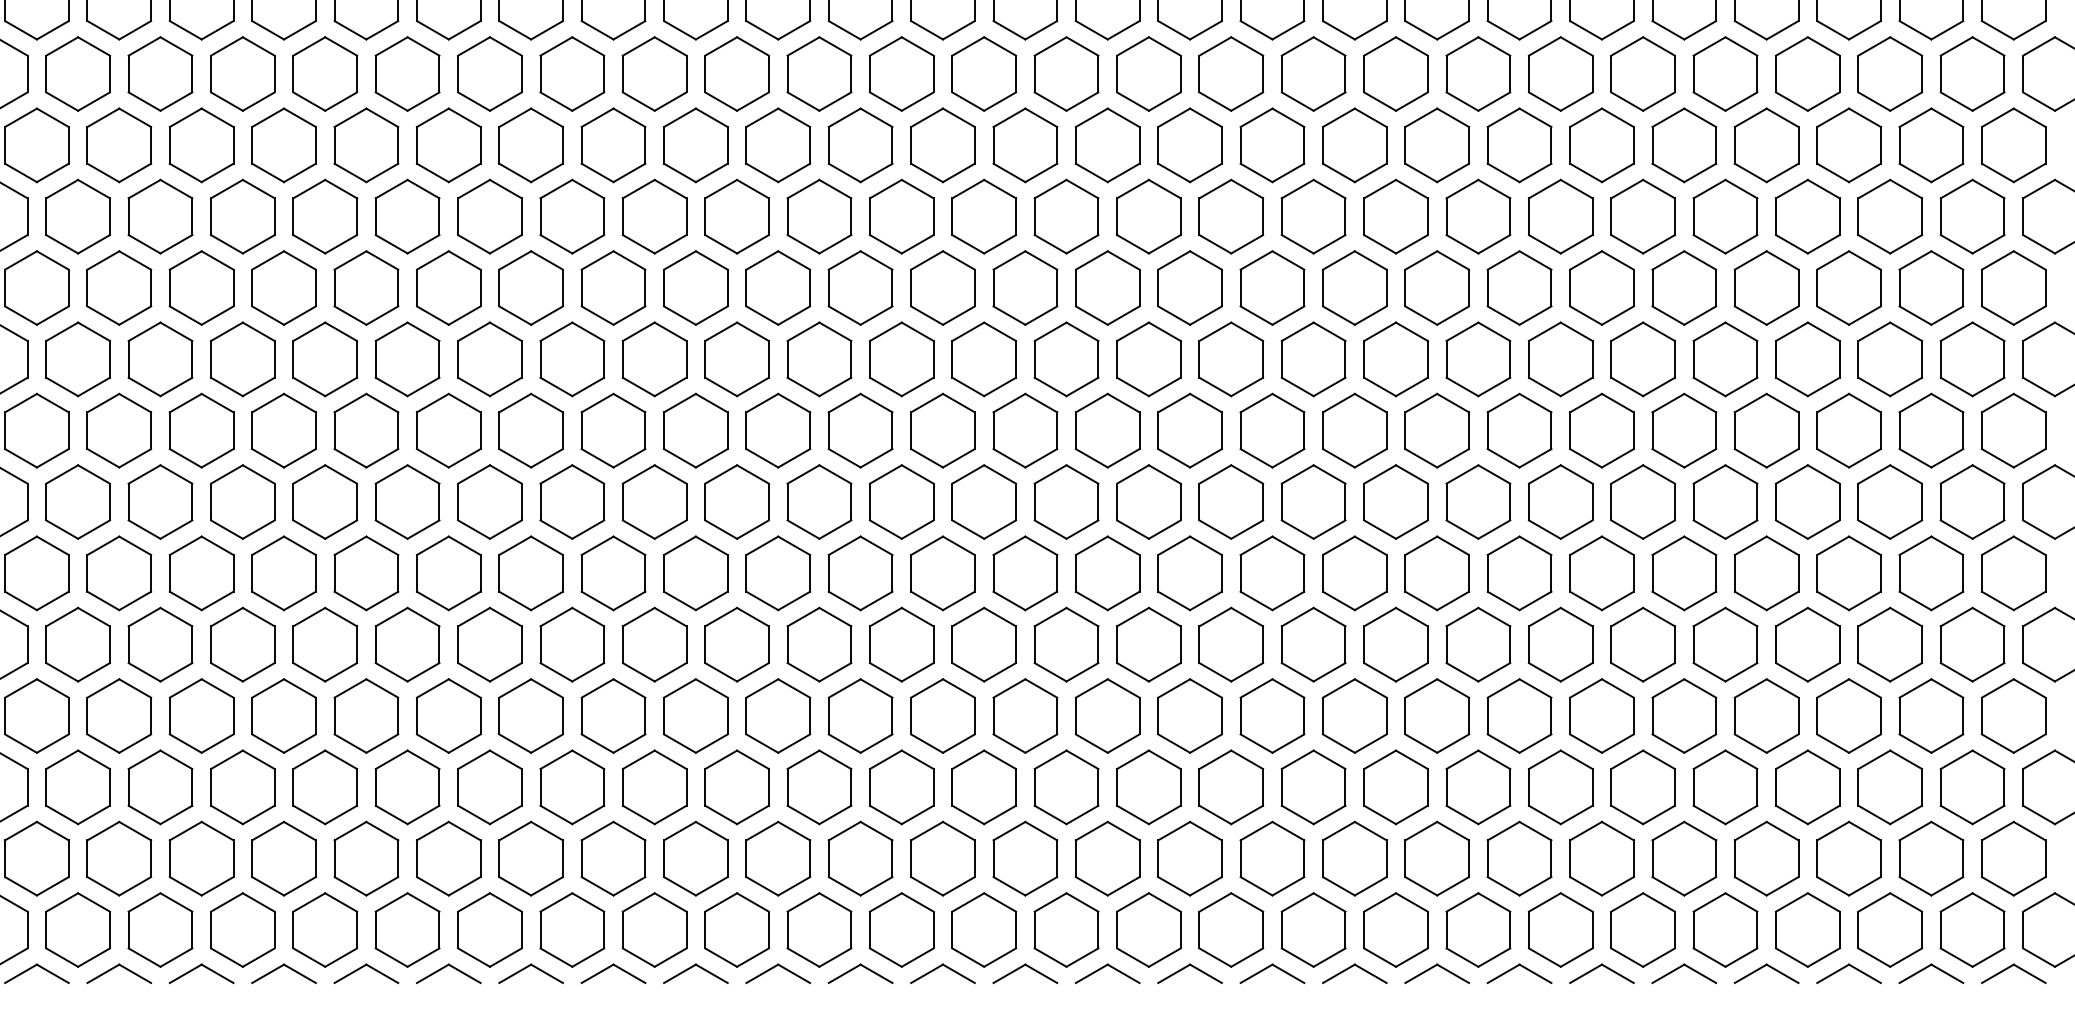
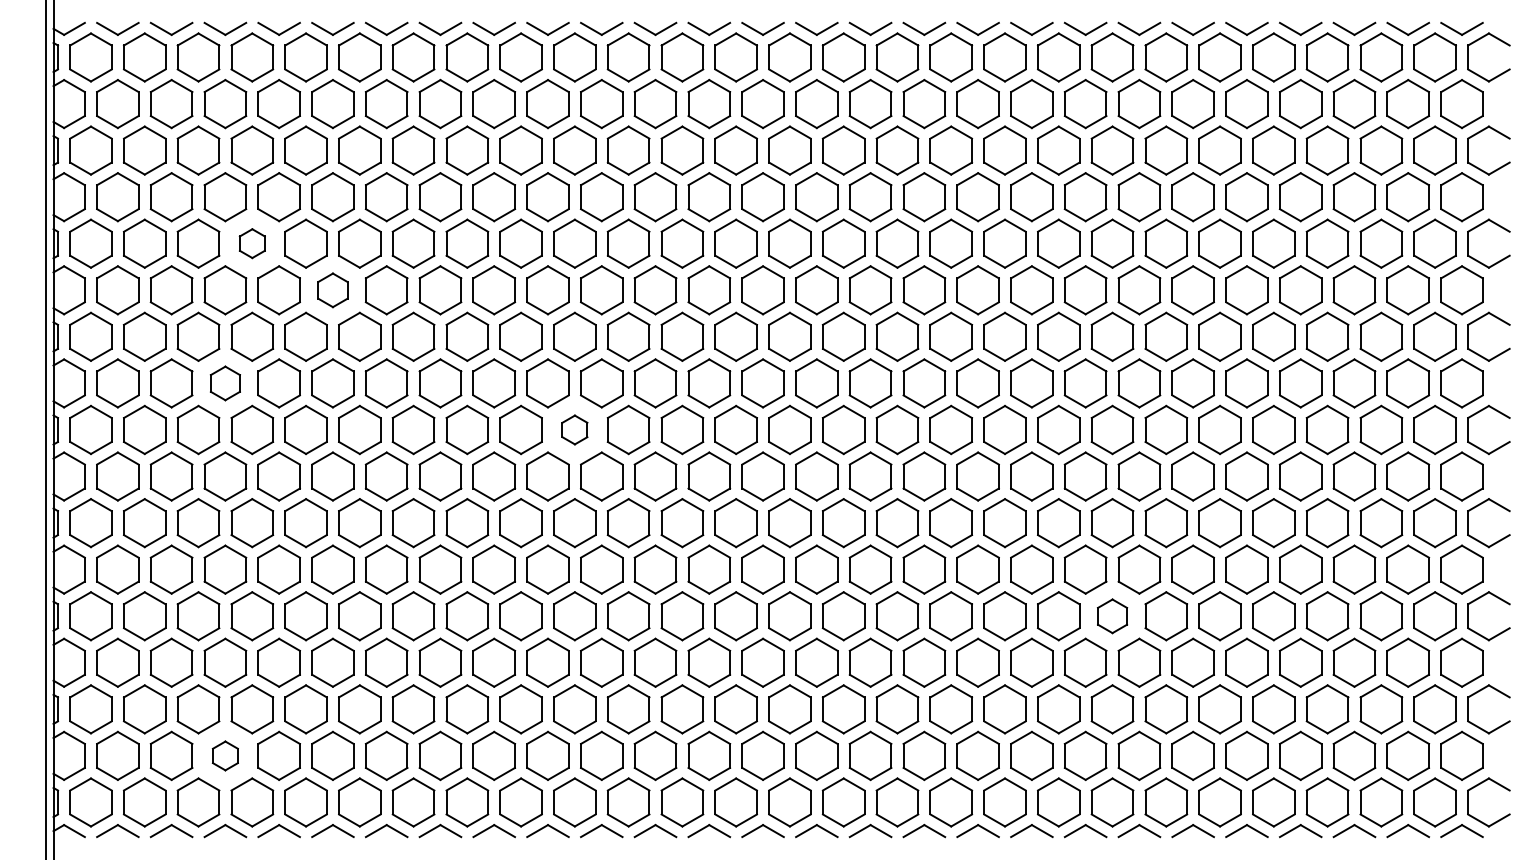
part: (160, 73) -> (252, 243), size x0.6
part: (283, 145) -> (332, 290), size x0.7
part: (119, 288) -> (225, 383), size x0.7
part: (654, 358) -> (574, 429), size x0.6
part: (1478, 645) -> (1112, 616), size x0.7
part: (119, 858) -> (225, 755), size x0.6

